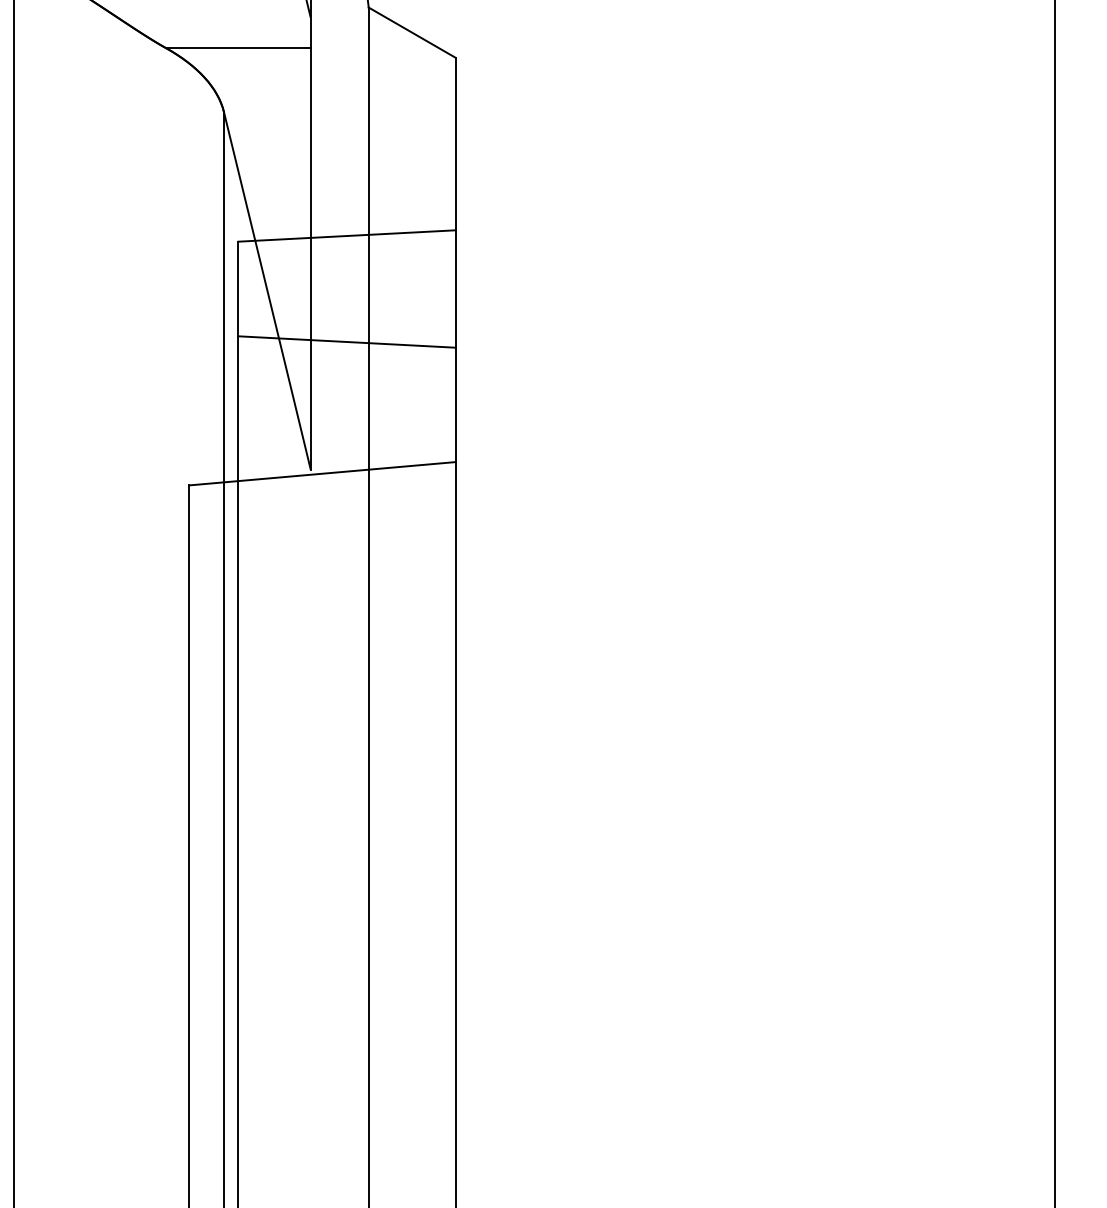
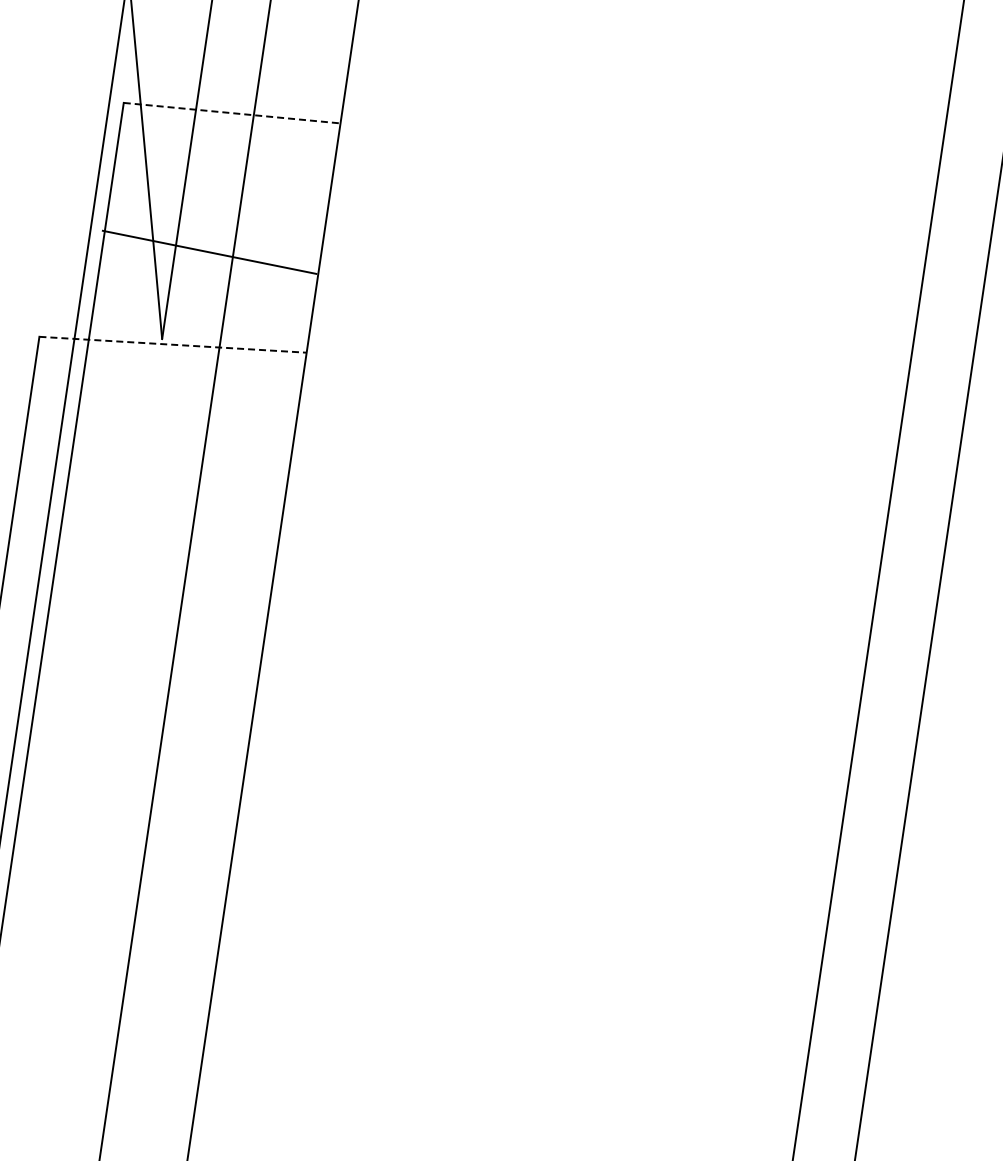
line: (346, 236) -> (231, 113), solid -> dashed
line: (346, 341) -> (209, 251), moved
line: (322, 473) -> (173, 344), solid -> dashed

